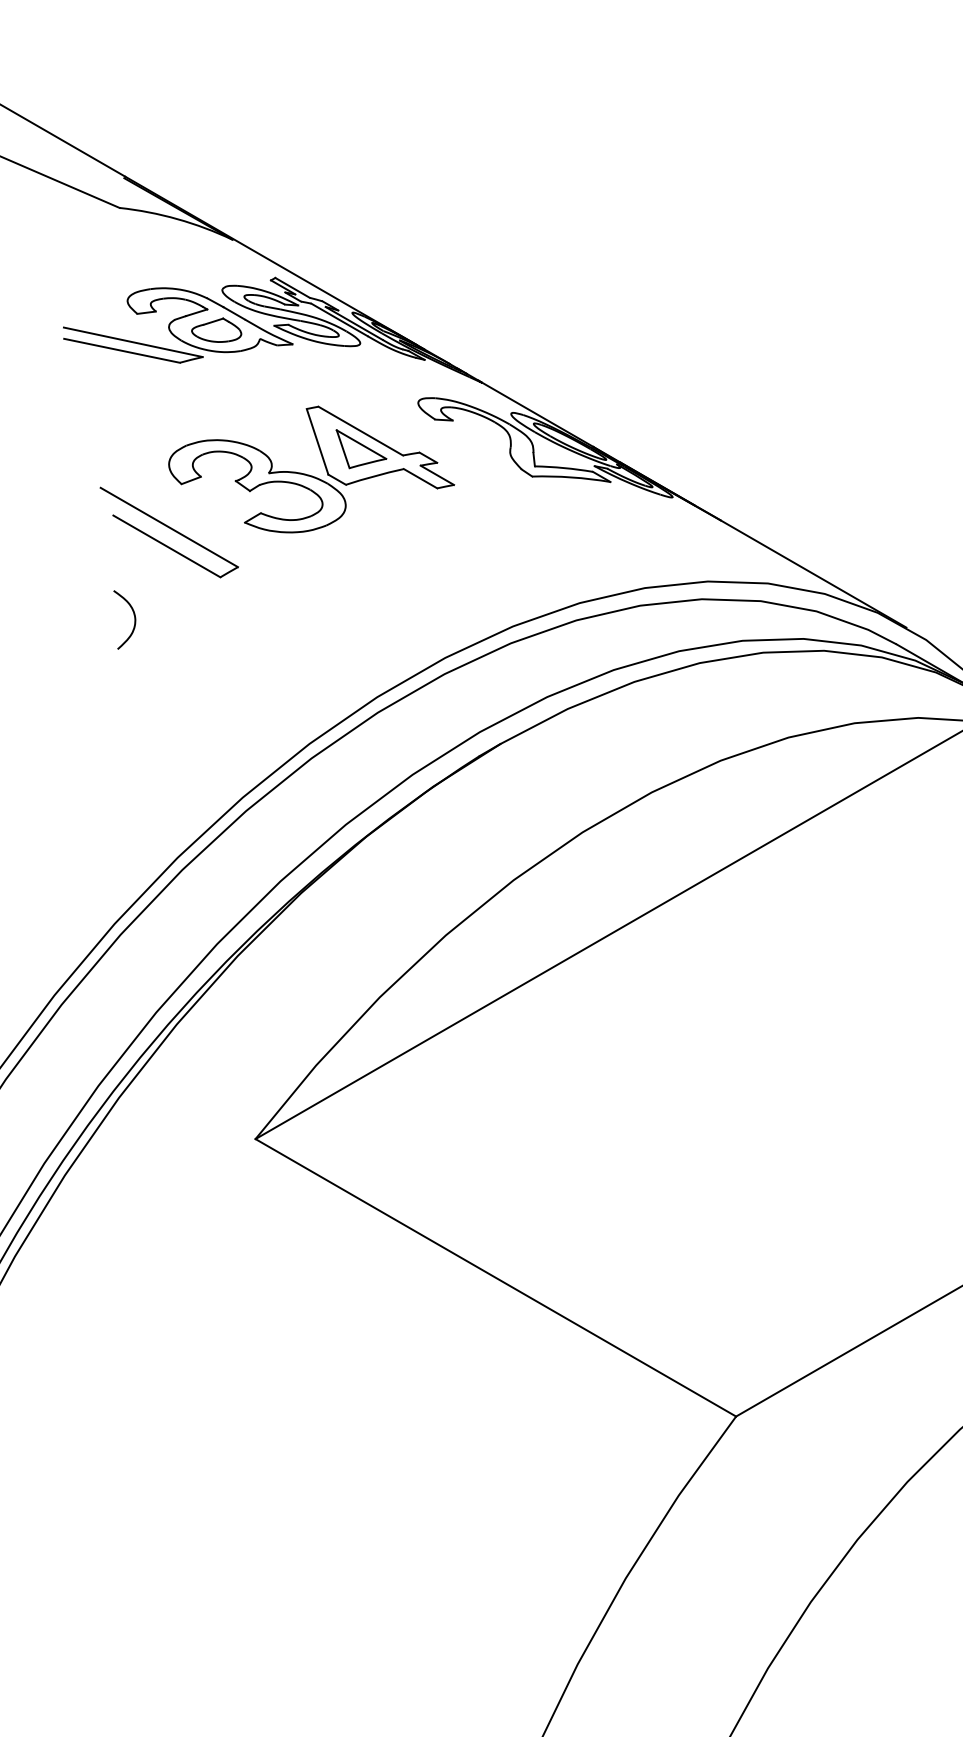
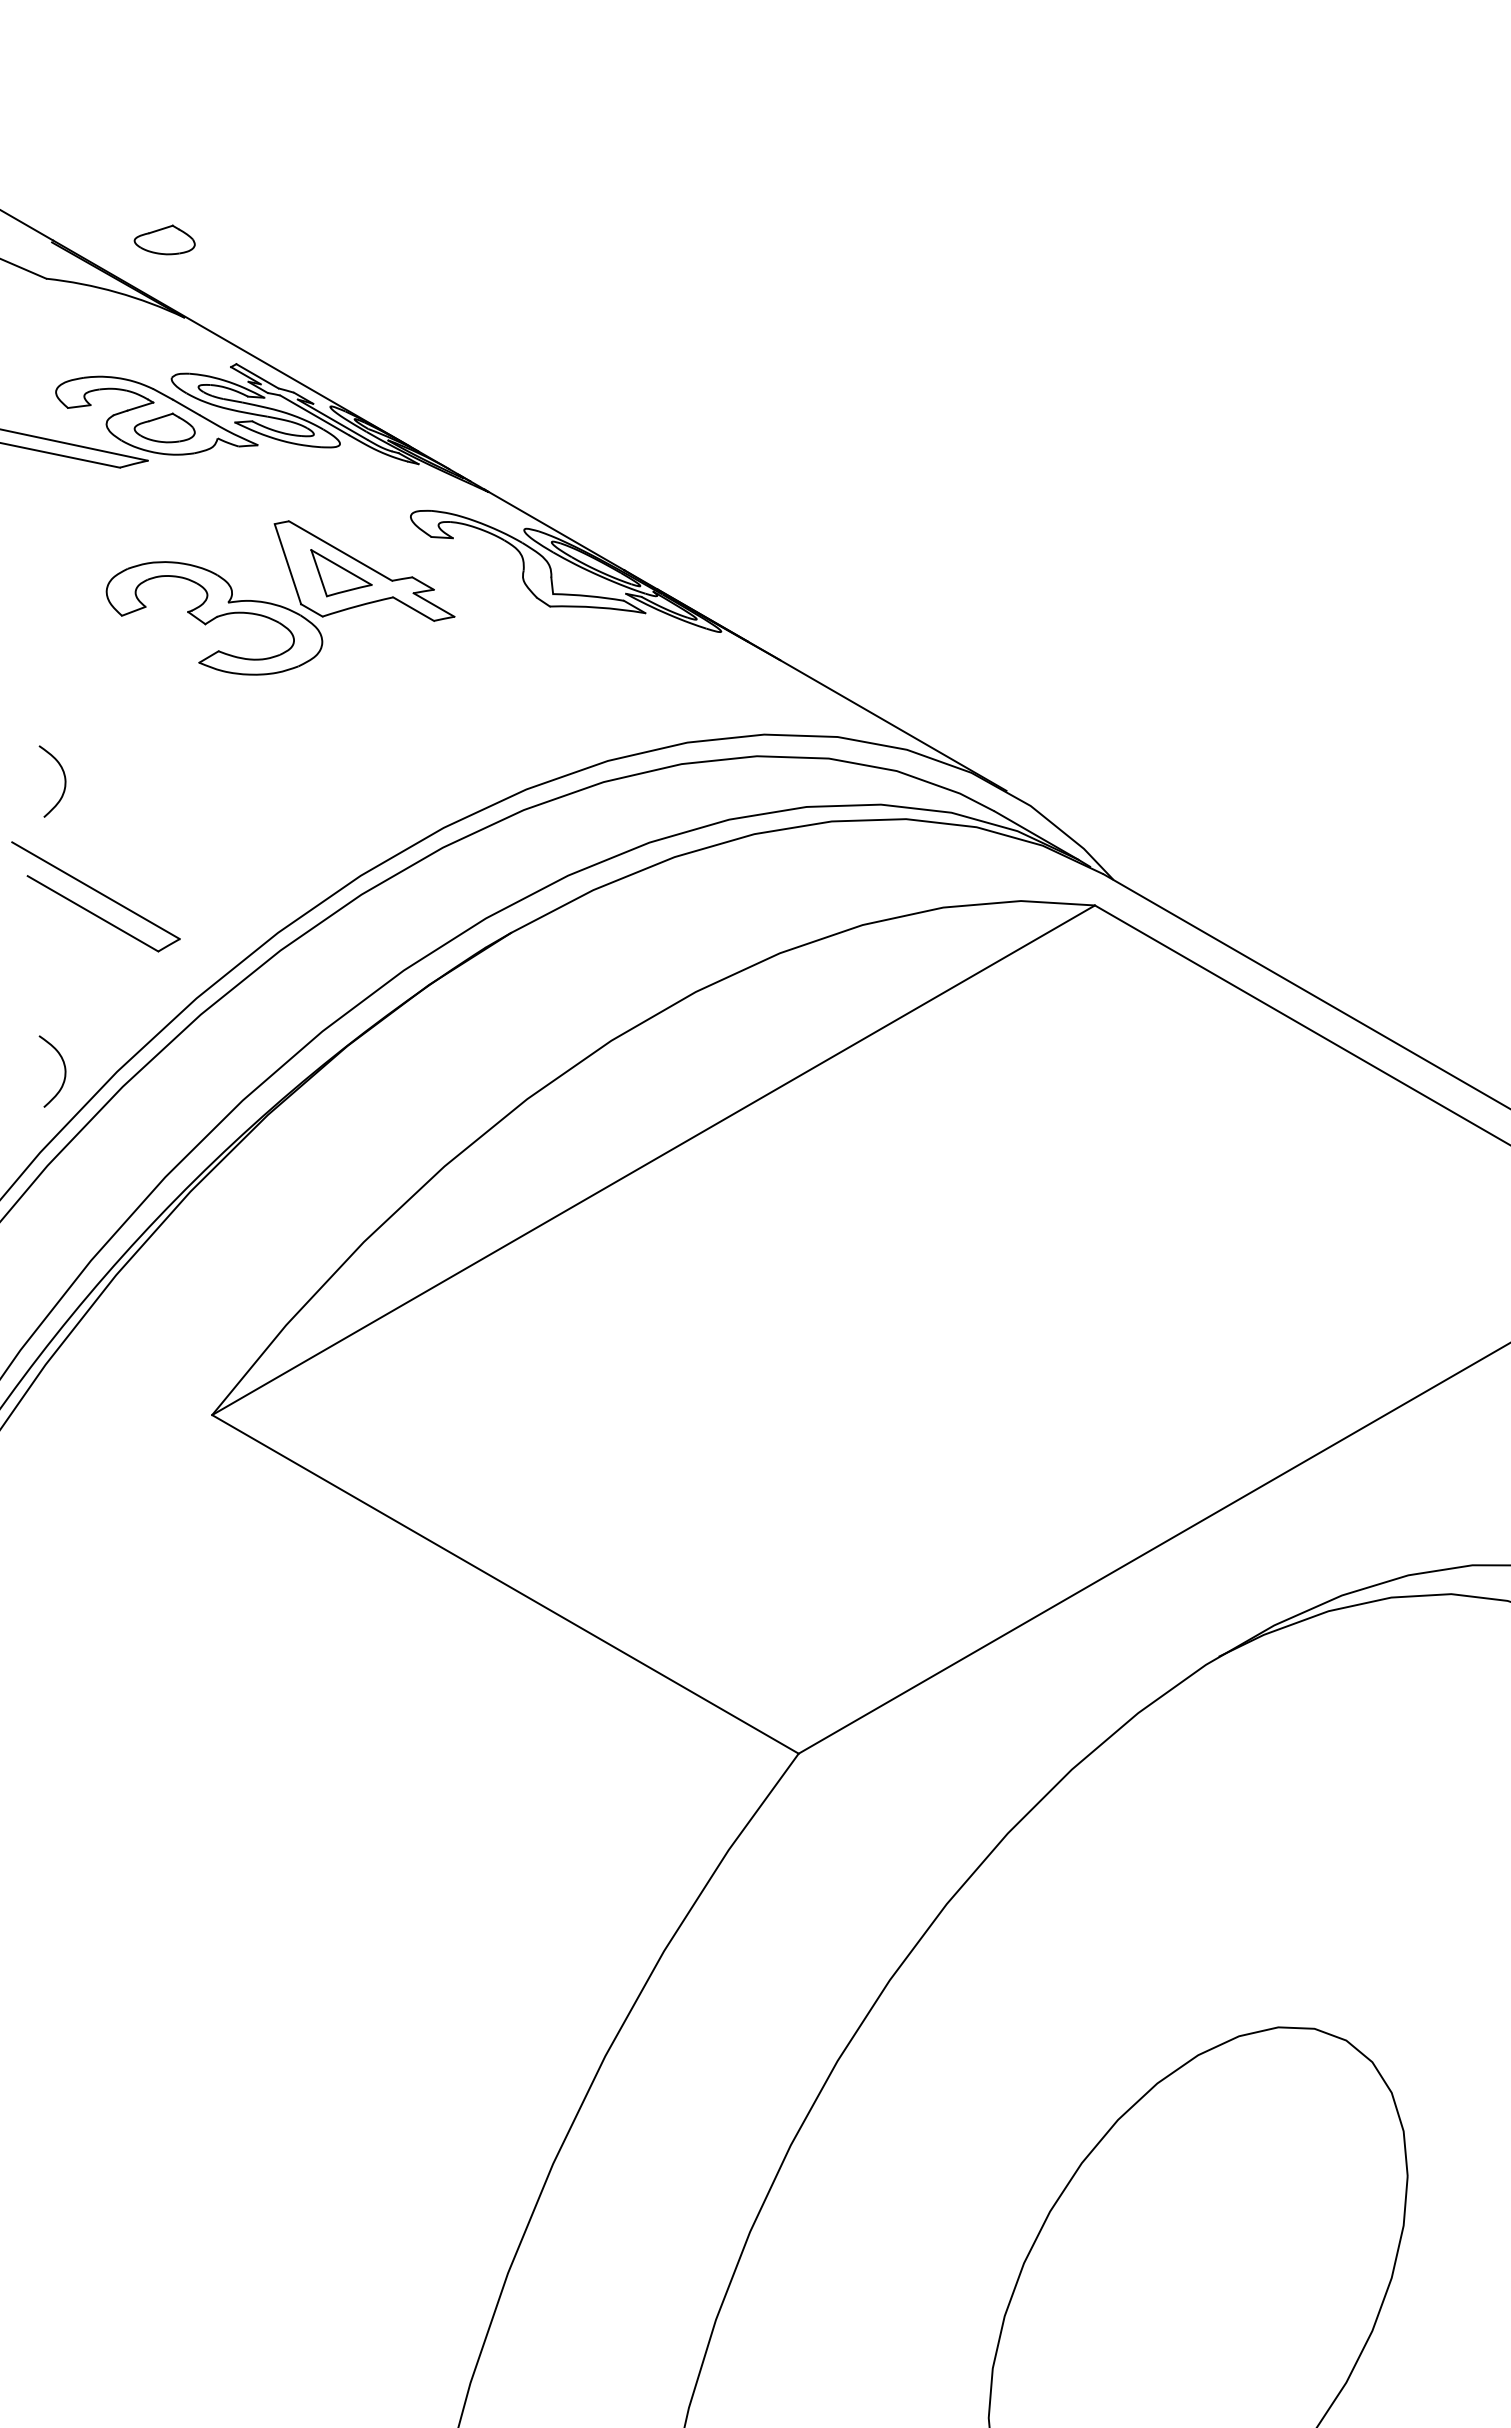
part: (216, 175) -> (164, 239), added
part: (168, 532) -> (95, 896), moved
curve: (134, 857) -> (64, 1071), added

